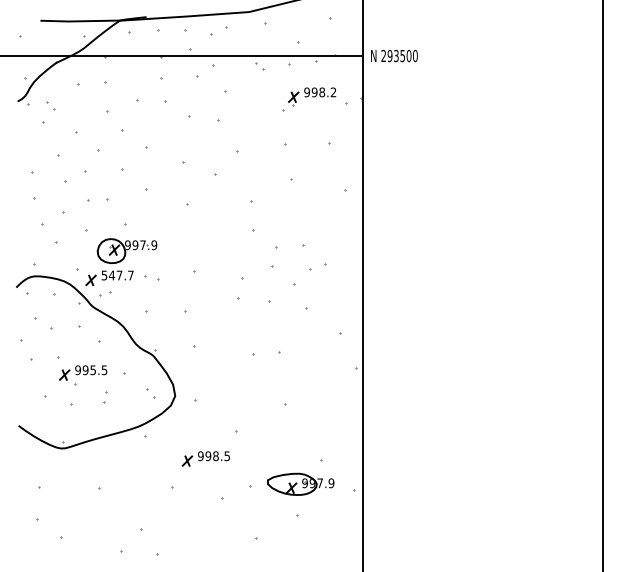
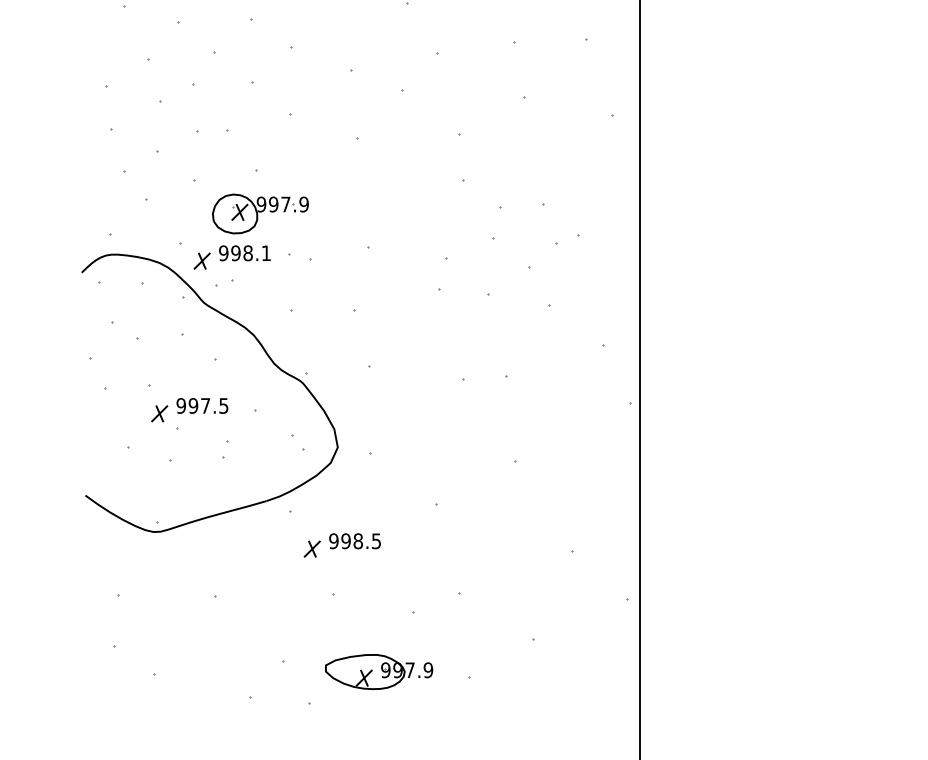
text: (117, 275) -> (244, 253), 547.7 -> 998.1
text: (92, 370) -> (204, 406), 995.5 -> 997.5
part: (205, 458) -> (341, 544), moved
part: (300, 483) -> (378, 670), moved

